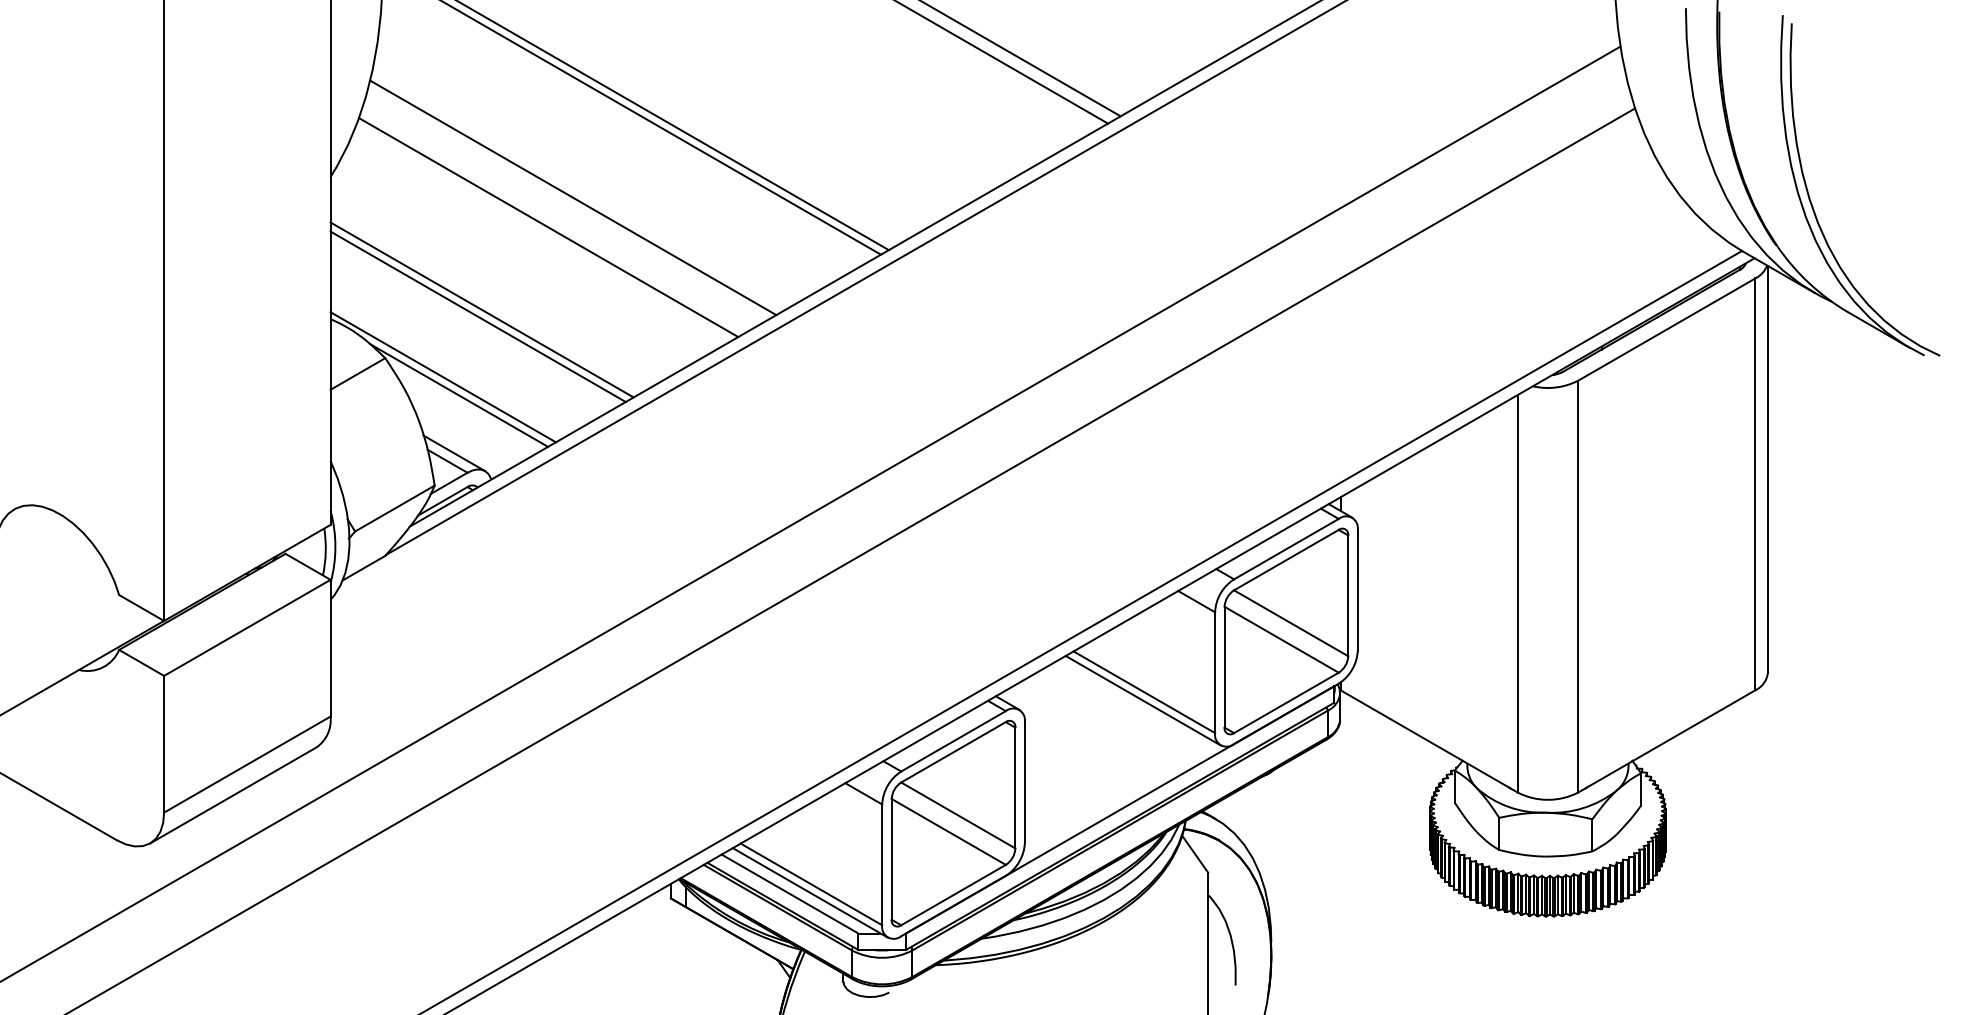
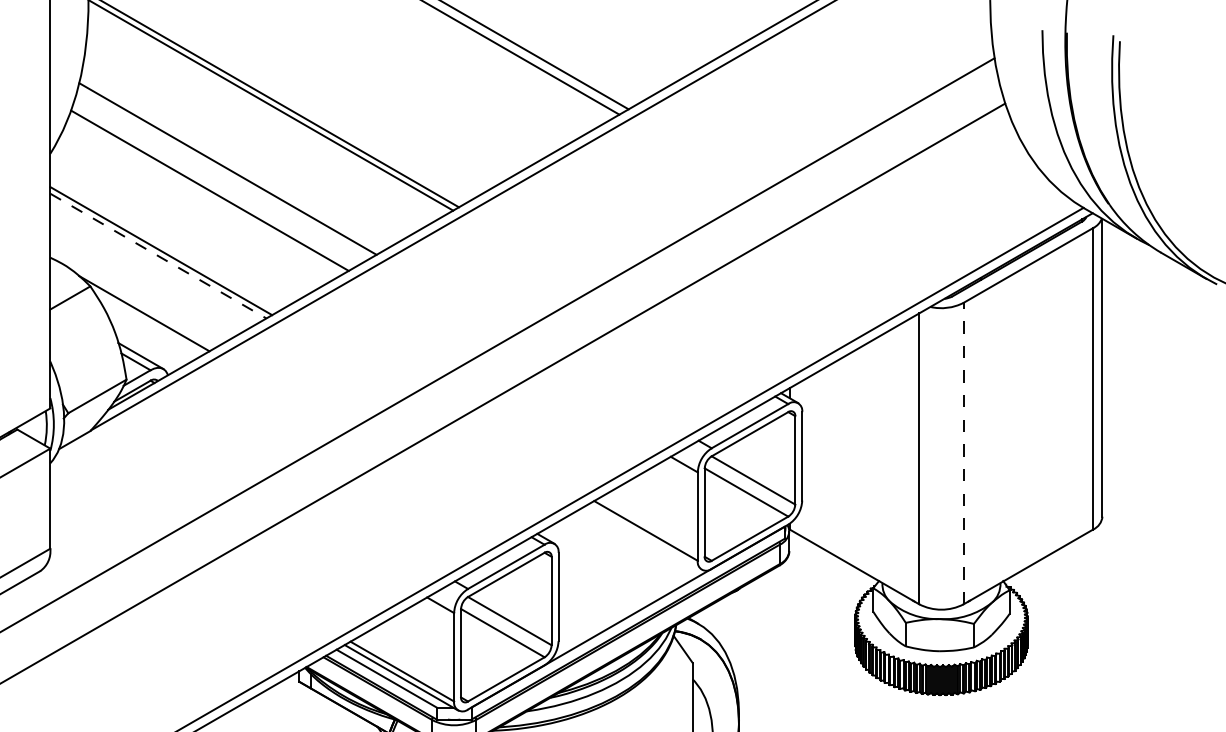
line: (478, 317) -> (158, 256), solid -> dashed
line: (442, 377) -> (132, 300), removed
line: (1578, 586) -> (963, 453), solid -> dashed
line: (1142, 700) -> (644, 536), removed

